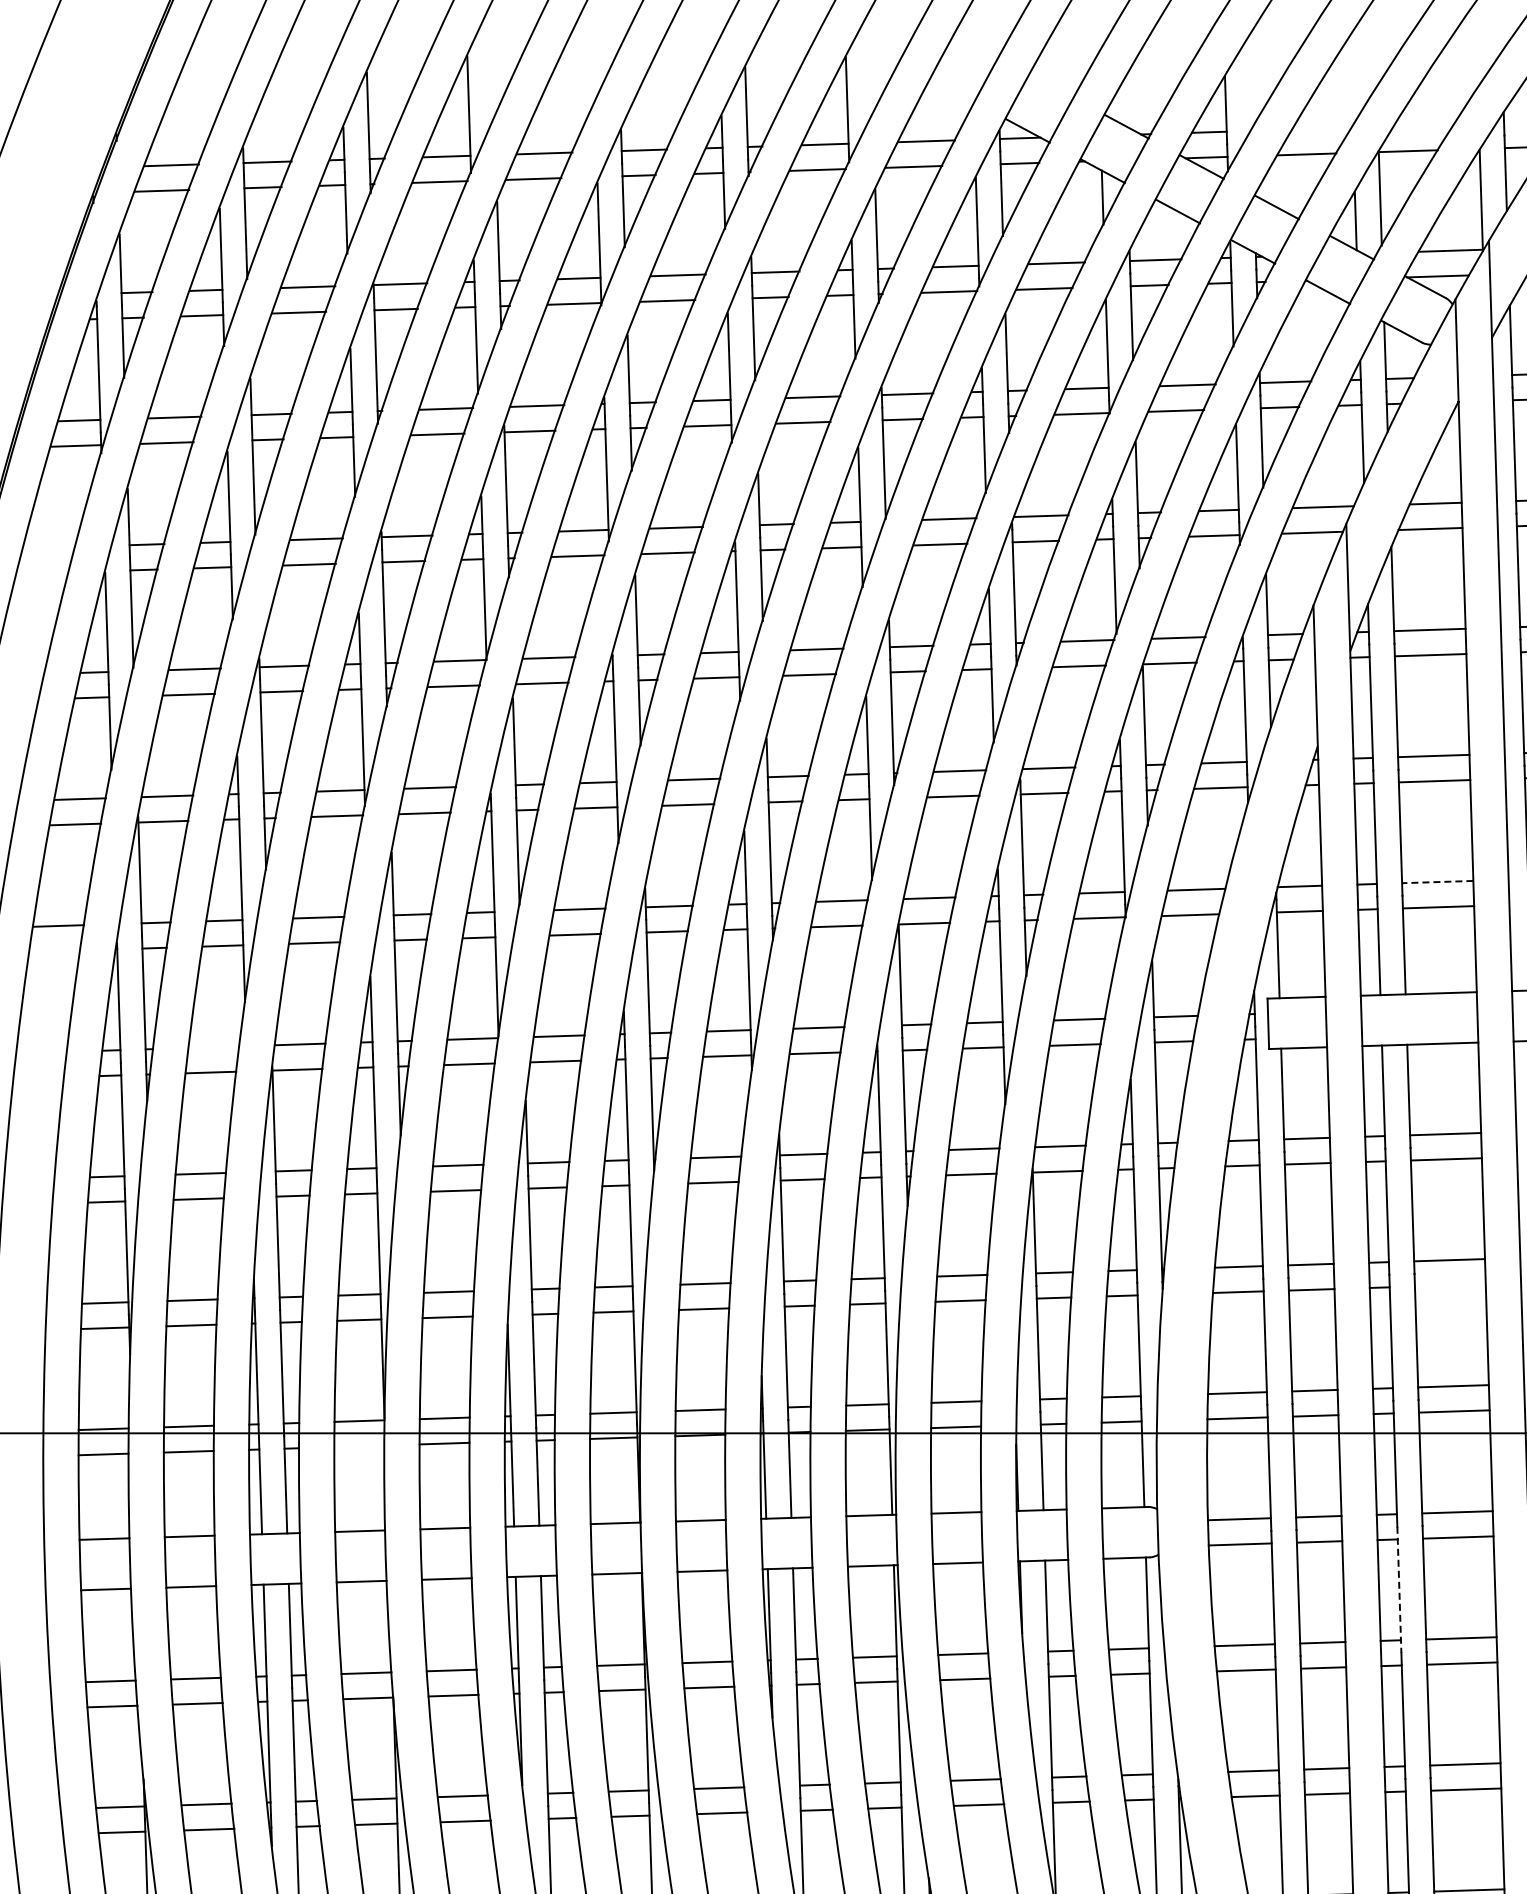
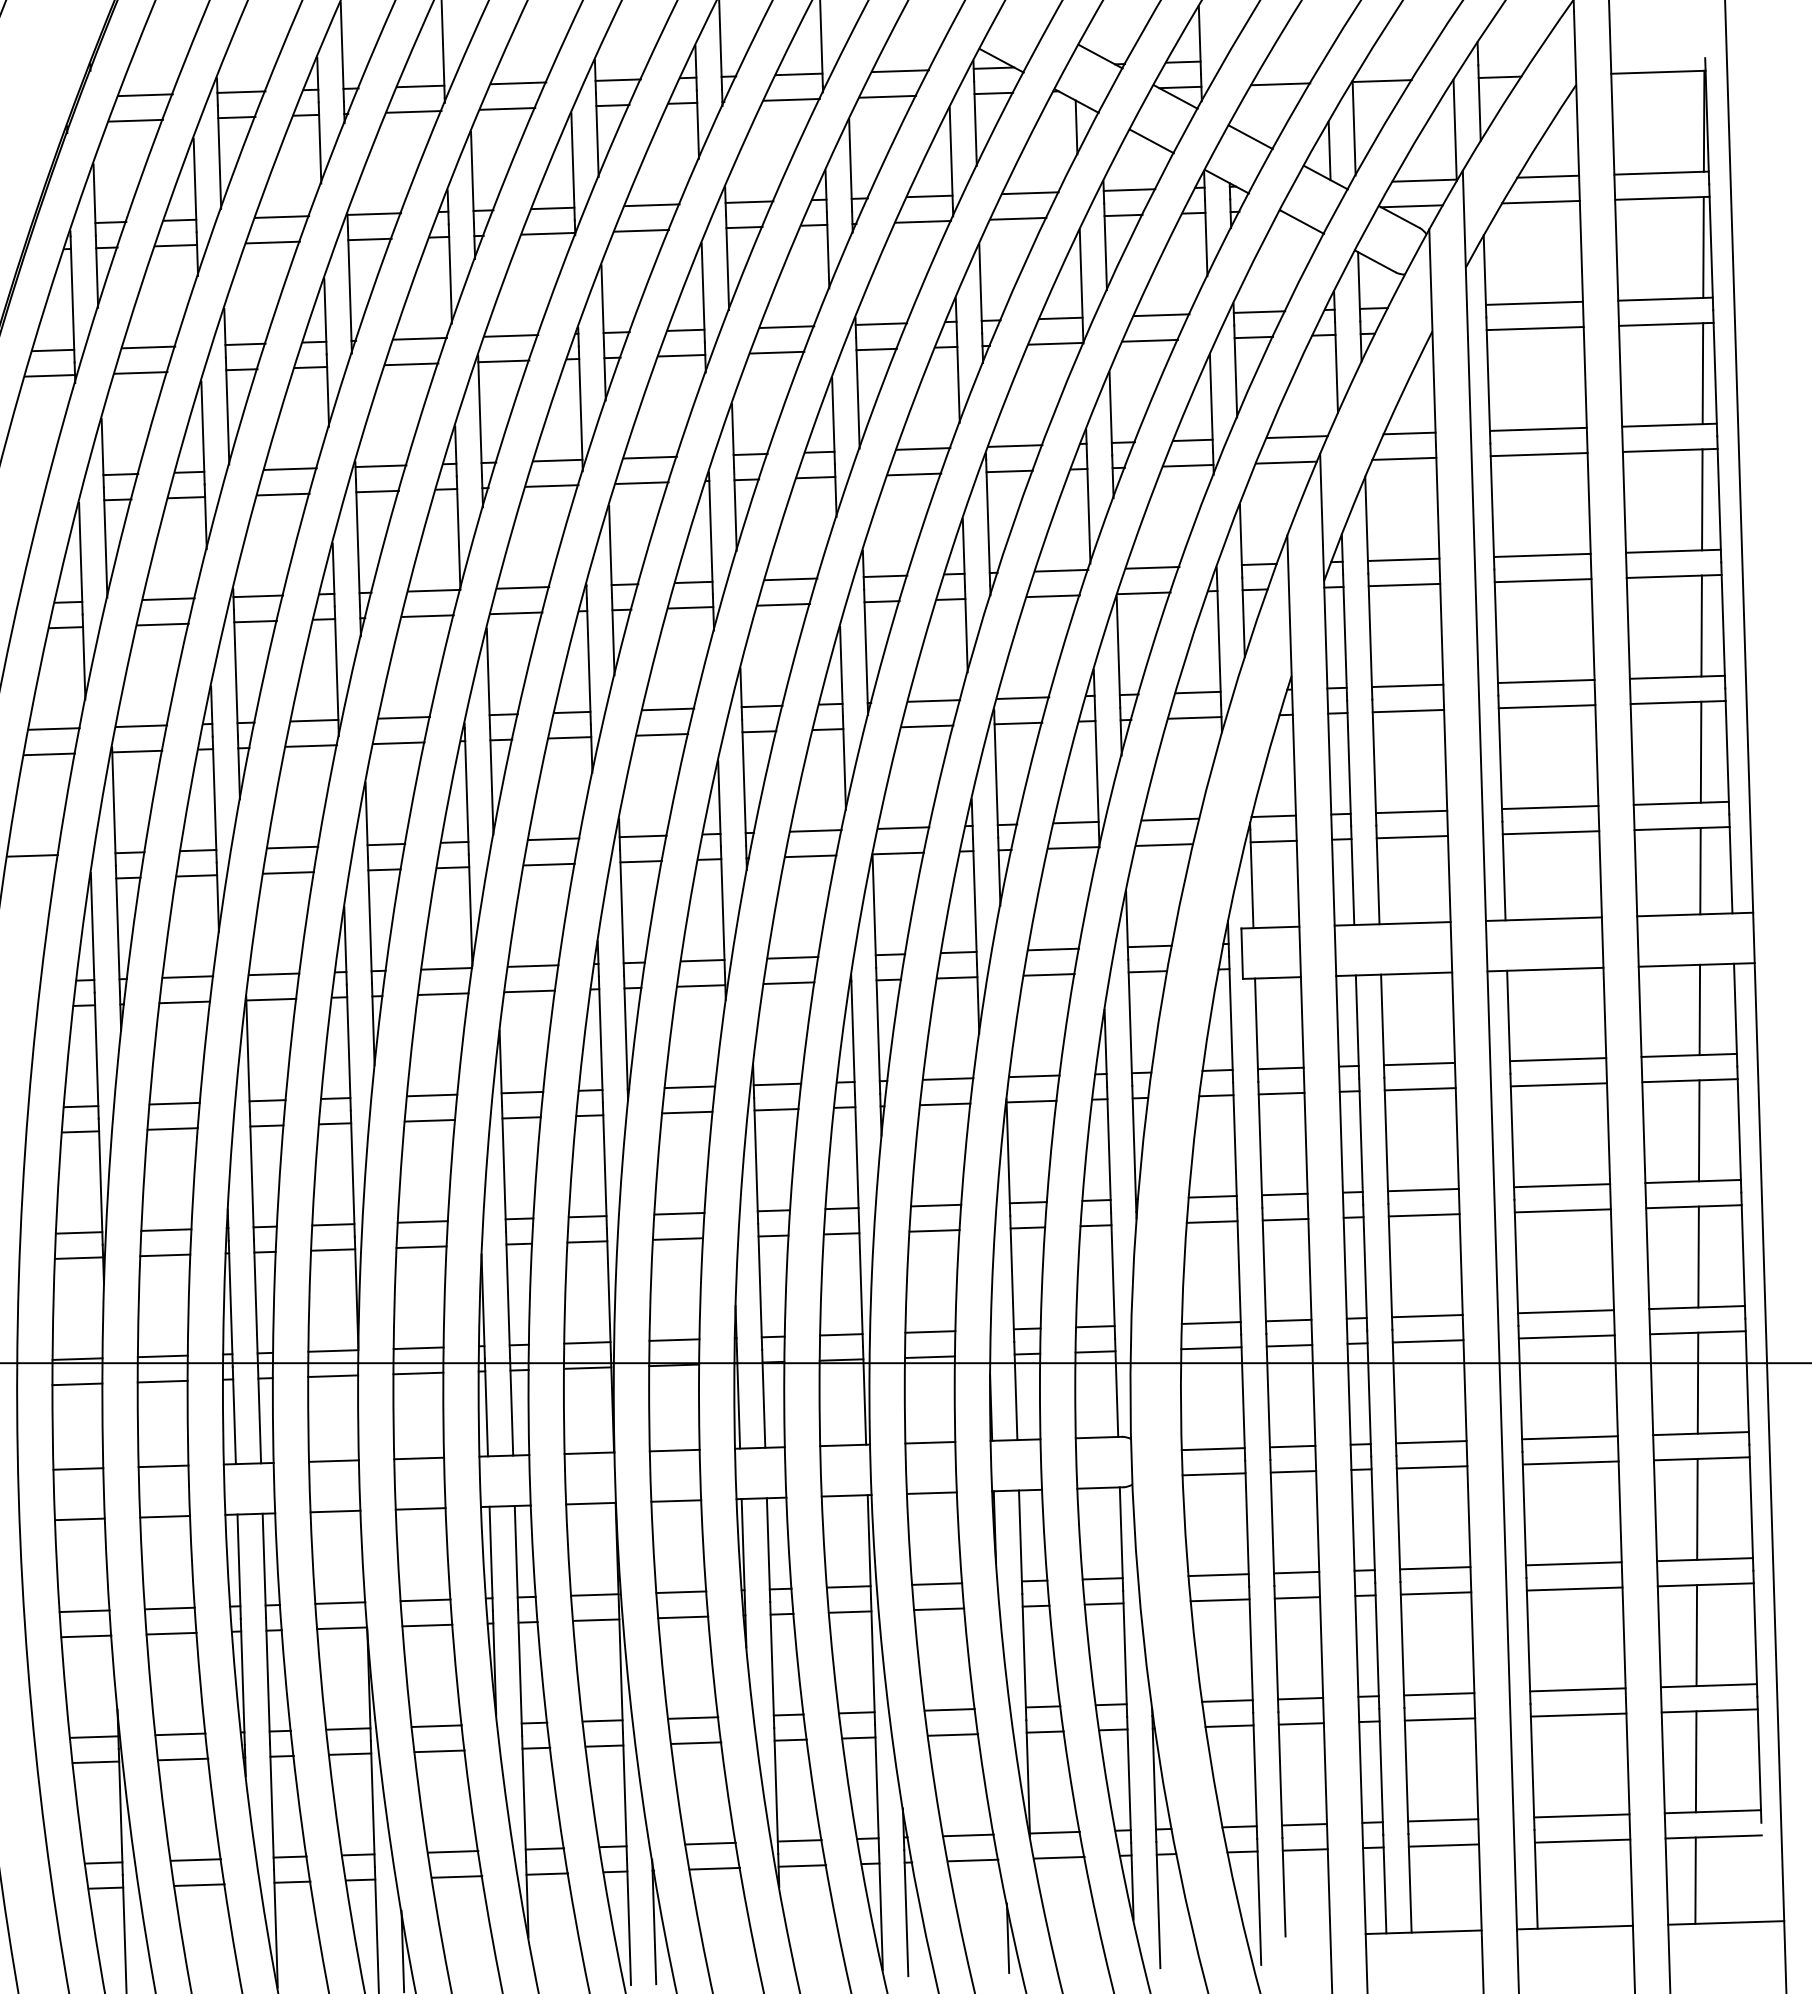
line: (1437, 881) -> (1411, 811), dashed -> solid
line: (213, 1046) -> (187, 976), added
line: (1449, 1285) -> (1423, 1215), added
line: (359, 1446) -> (333, 1376), added
line: (1399, 1590) -> (1373, 1520), dashed -> solid

